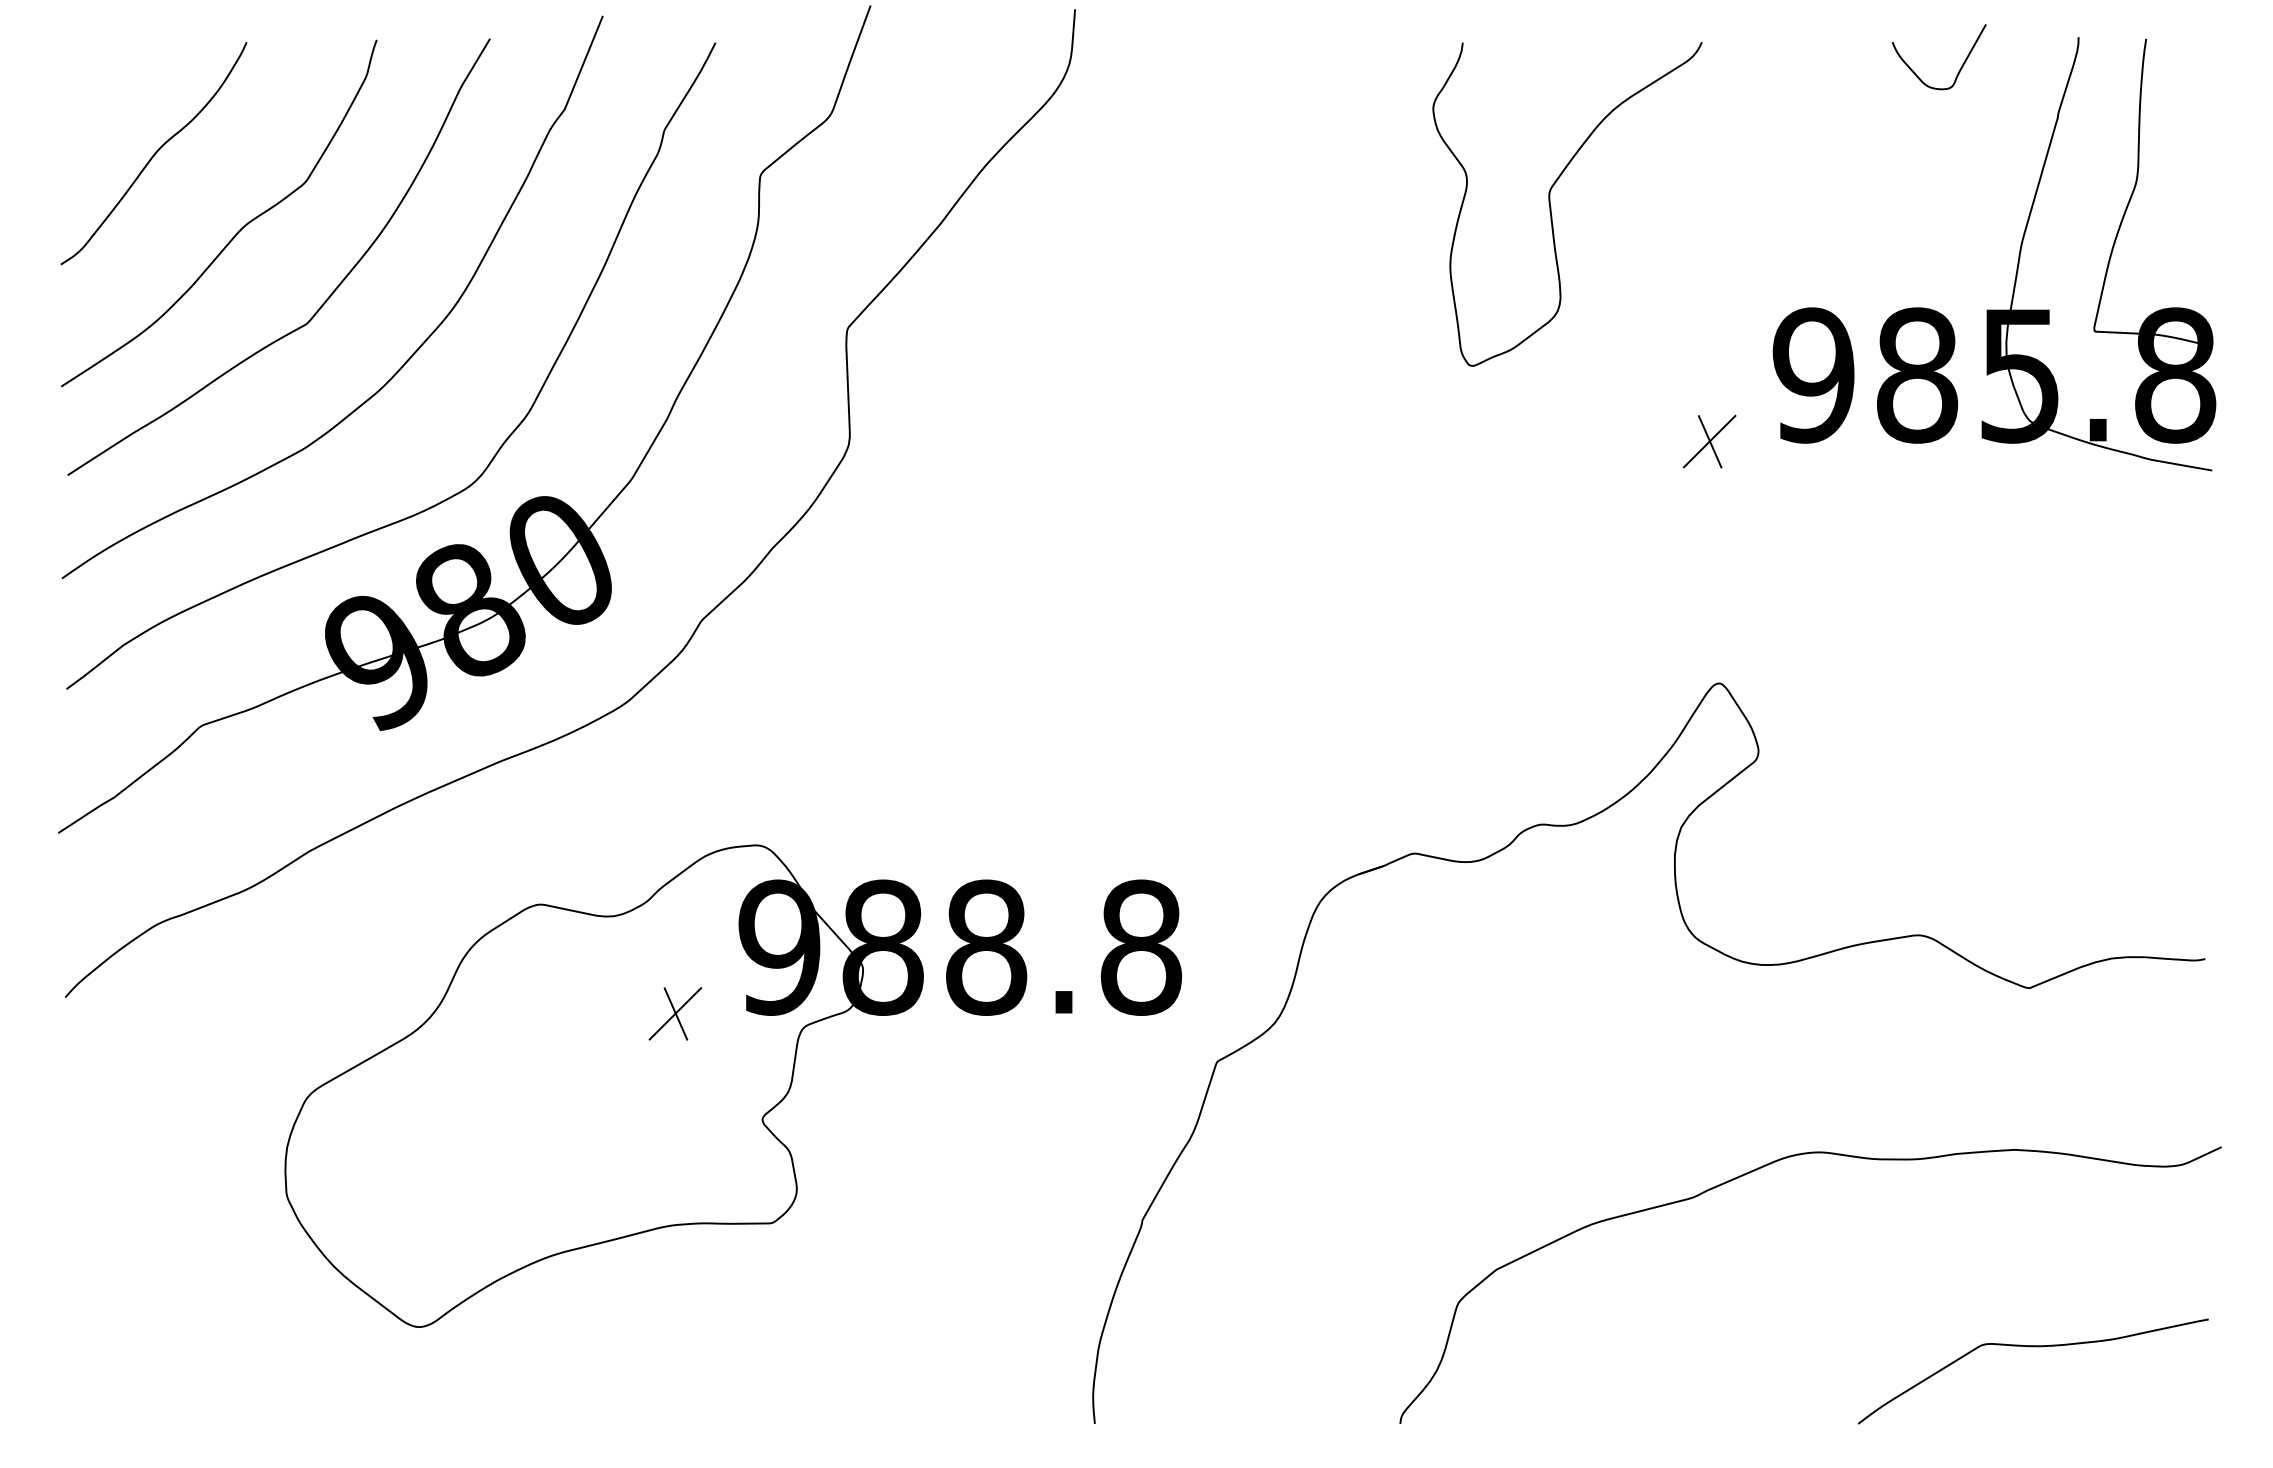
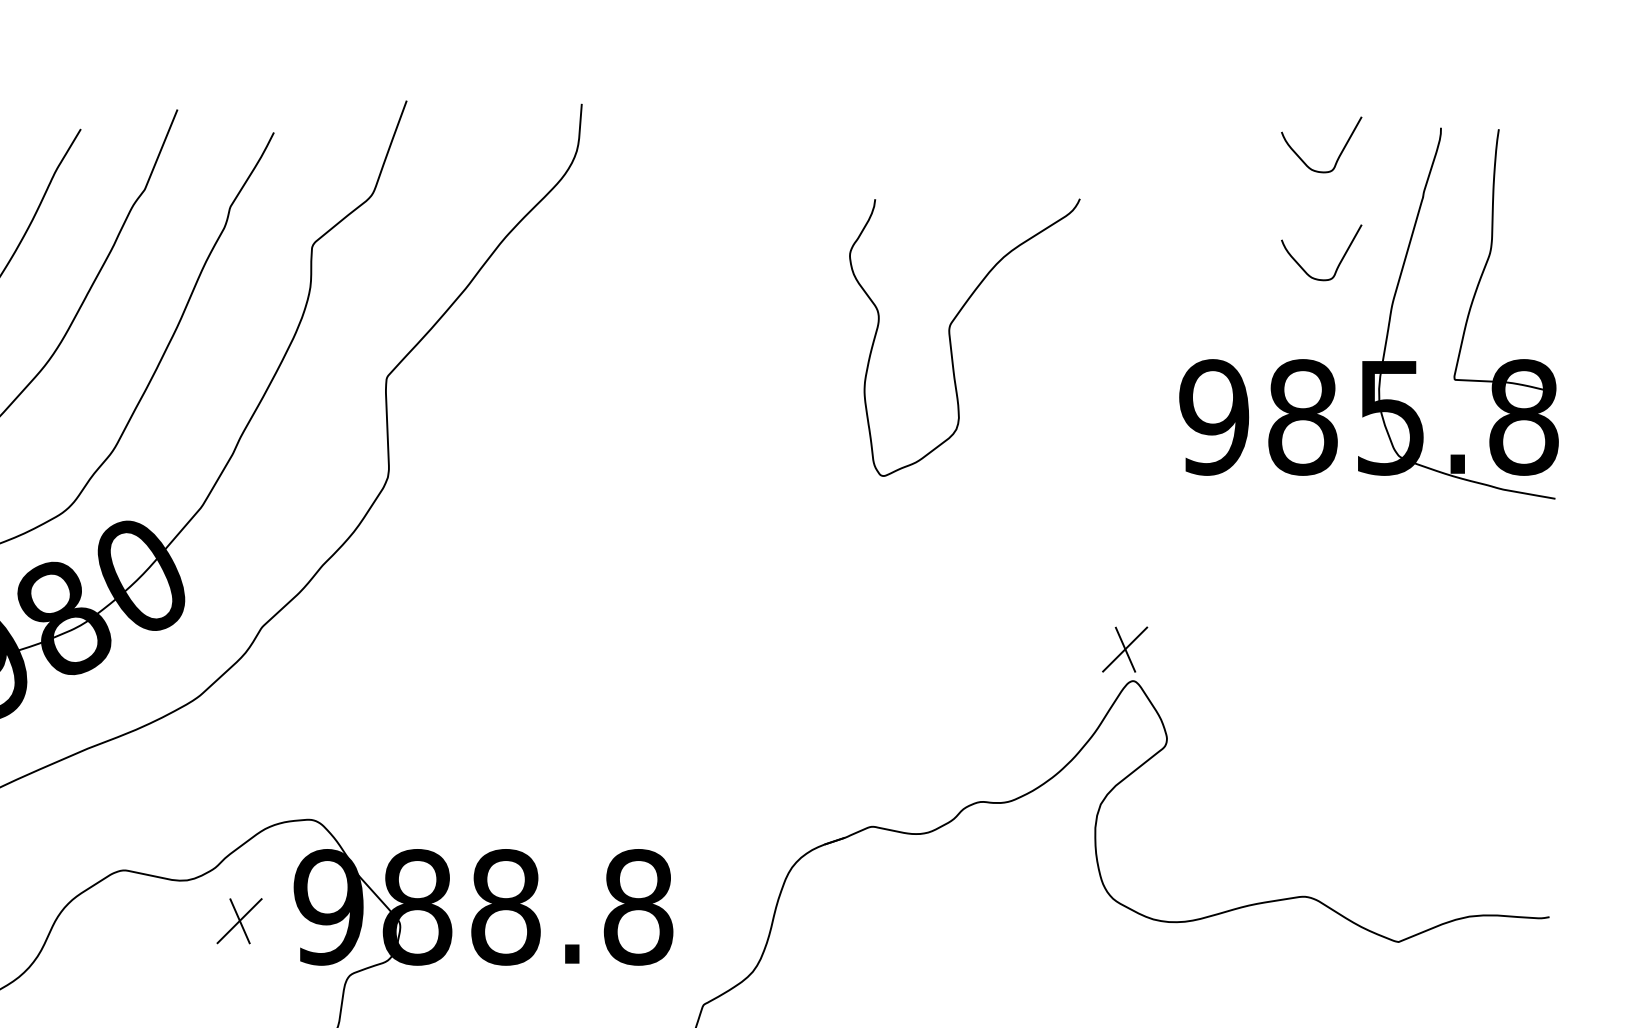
curve: (1960, 193) -> (1339, 261), added
curve: (1551, 207) -> (951, 340), moved
part: (1709, 441) -> (1124, 649), moved
part: (675, 1013) -> (239, 920), moved

